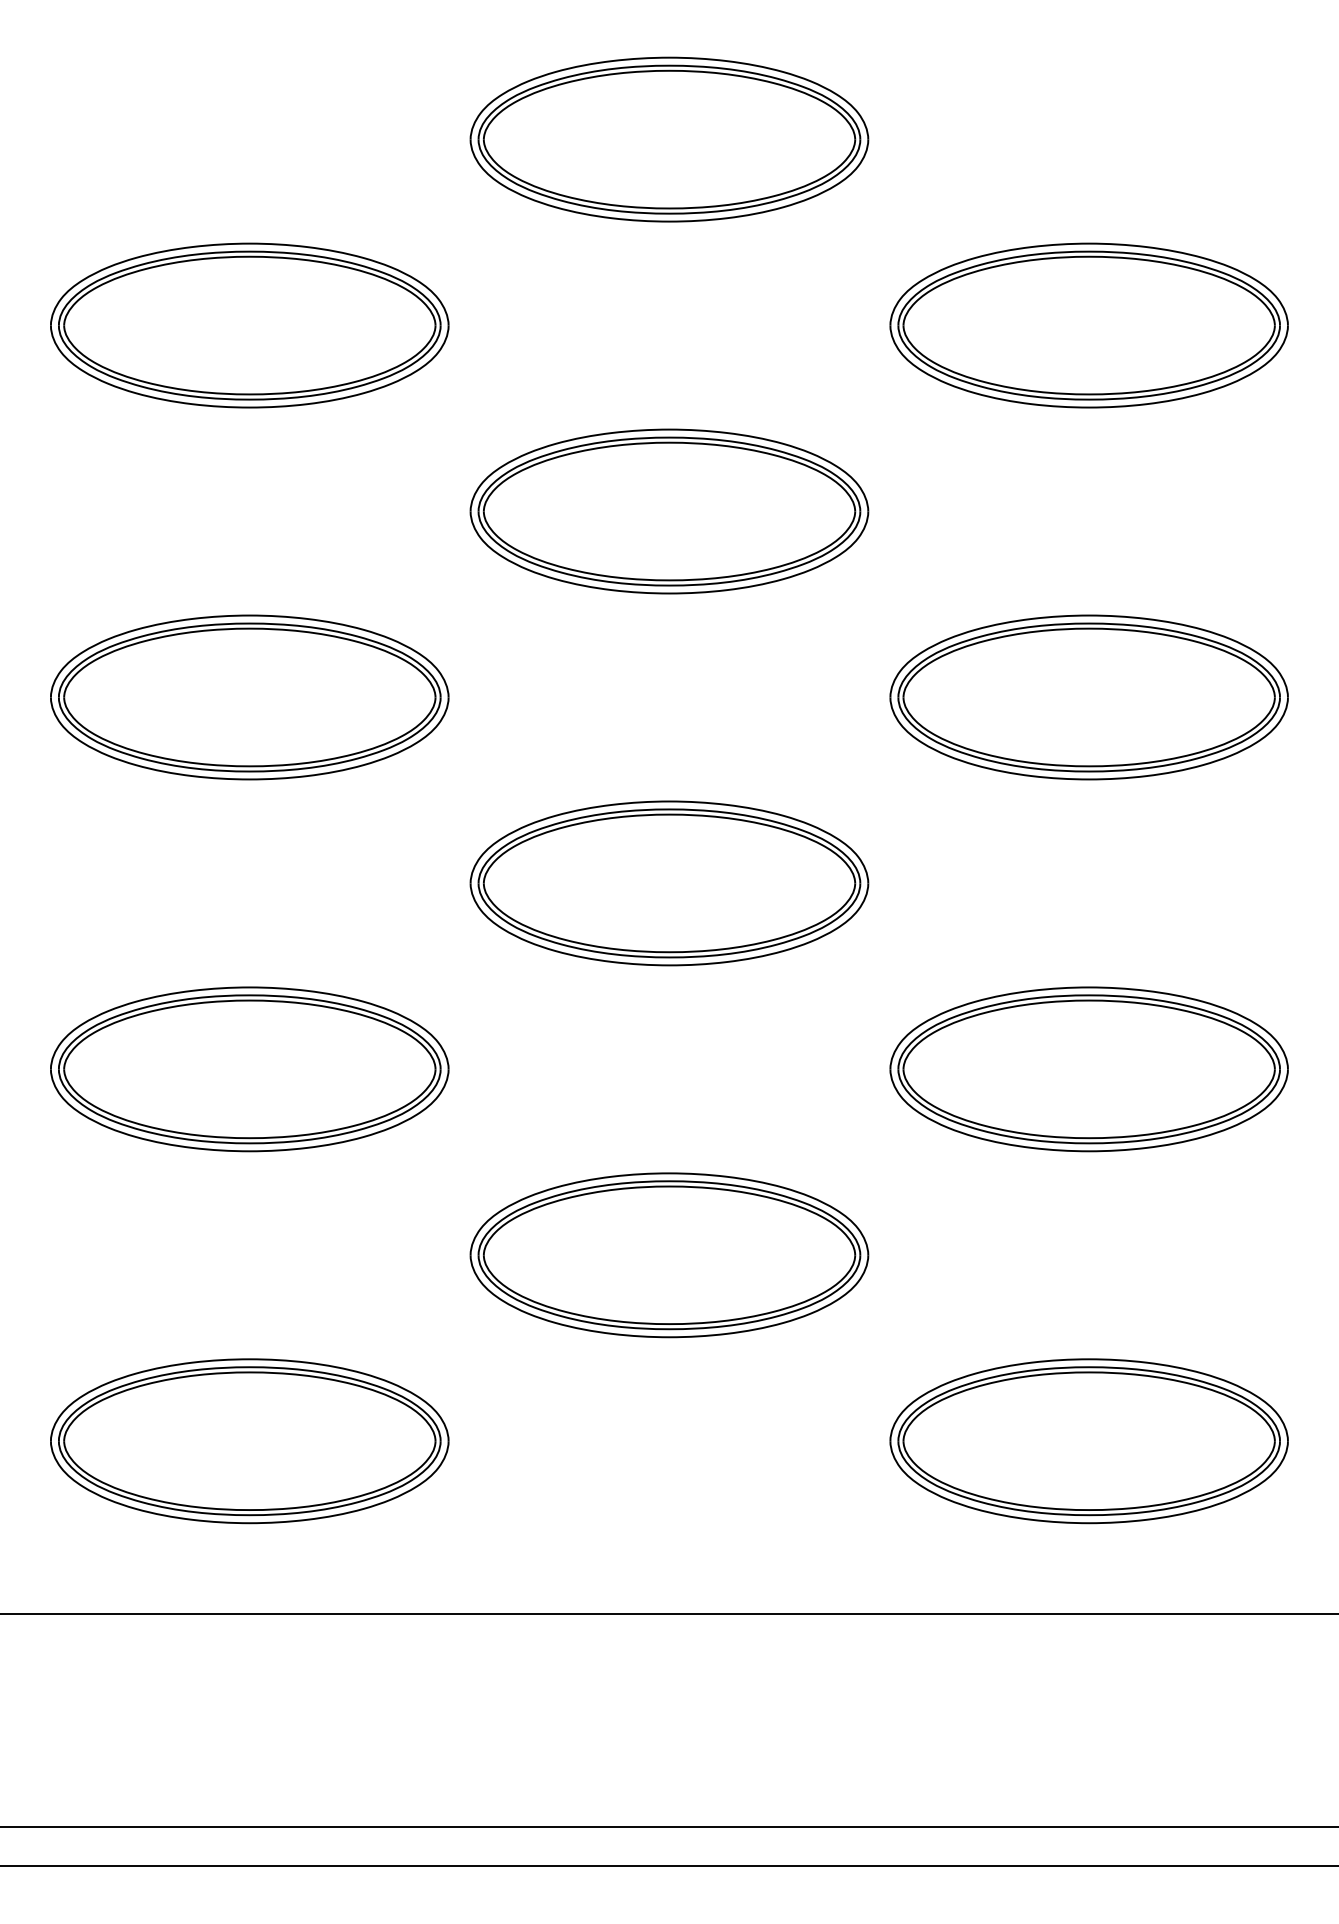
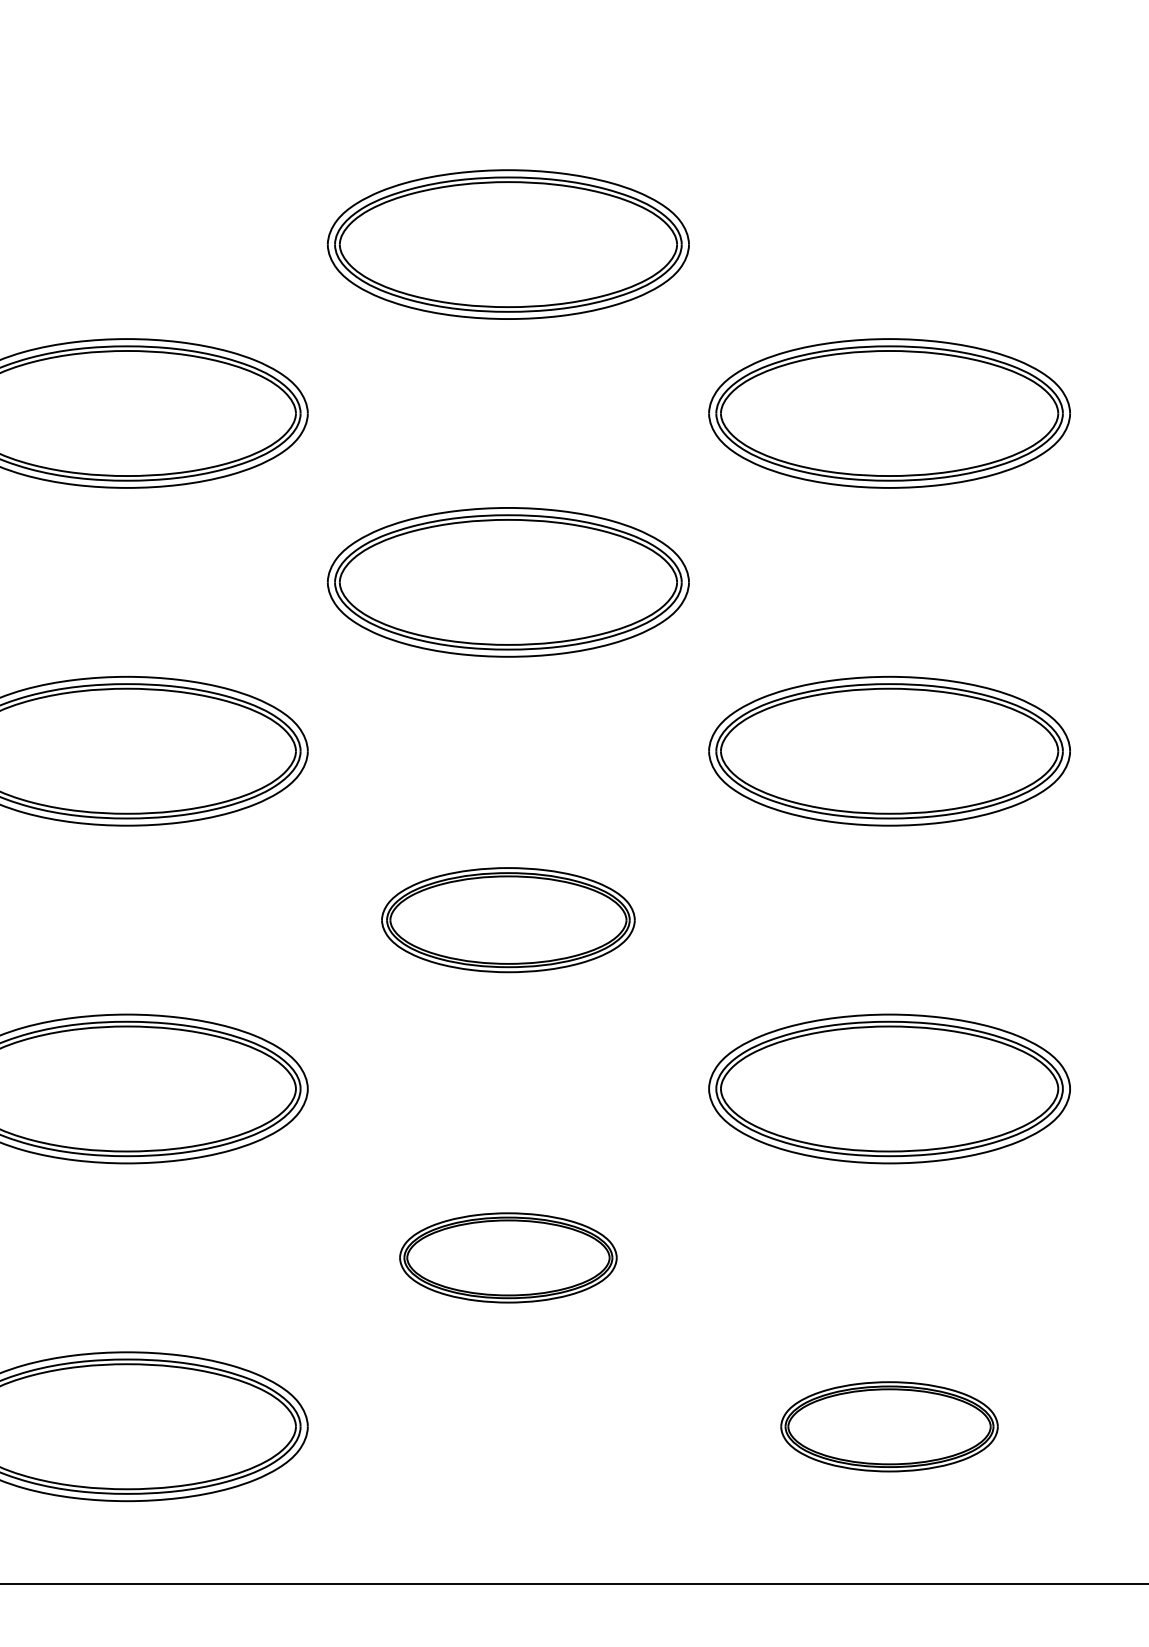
part: (669, 883) -> (508, 920), size x0.7
part: (669, 1255) -> (508, 1258), size x0.6
part: (1088, 1441) -> (888, 1426), size x0.6

